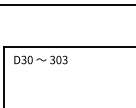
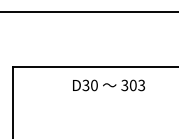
text: (40, 59) -> (108, 84), moved

